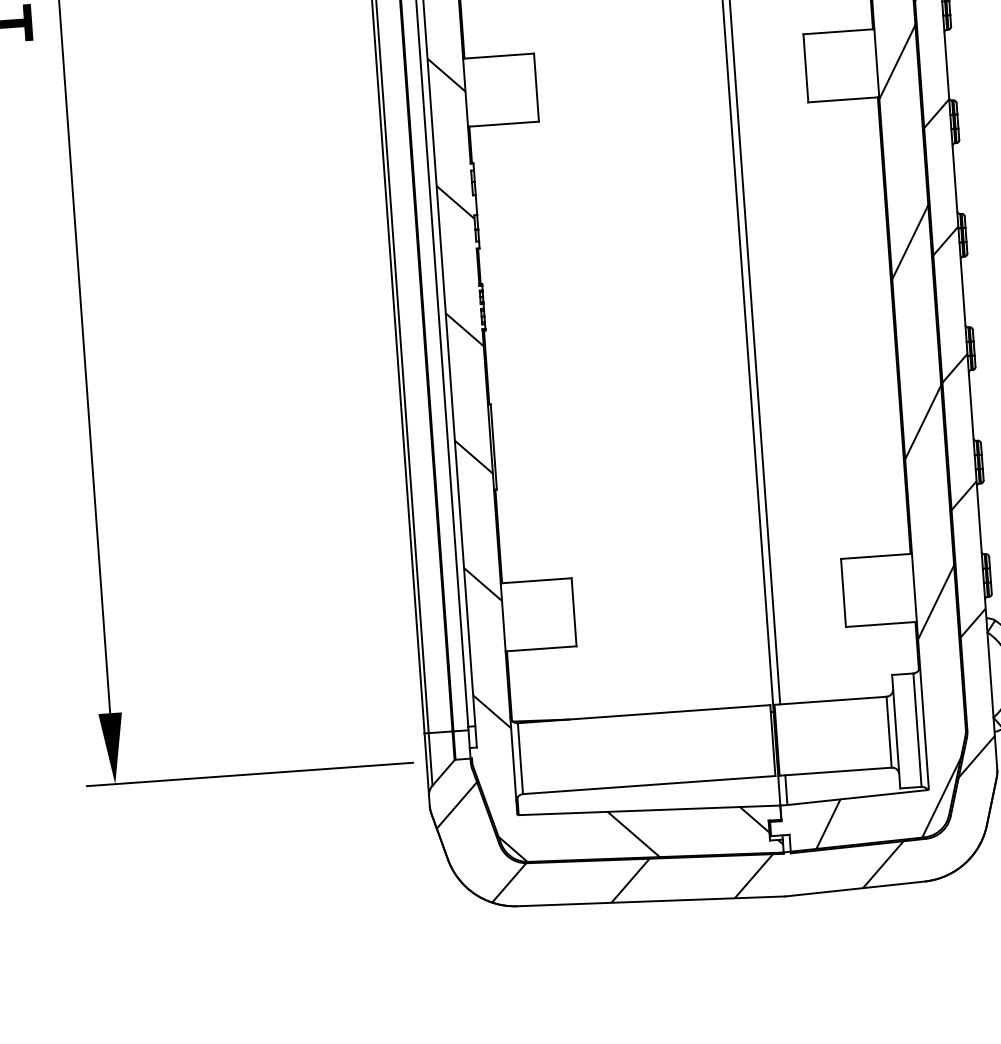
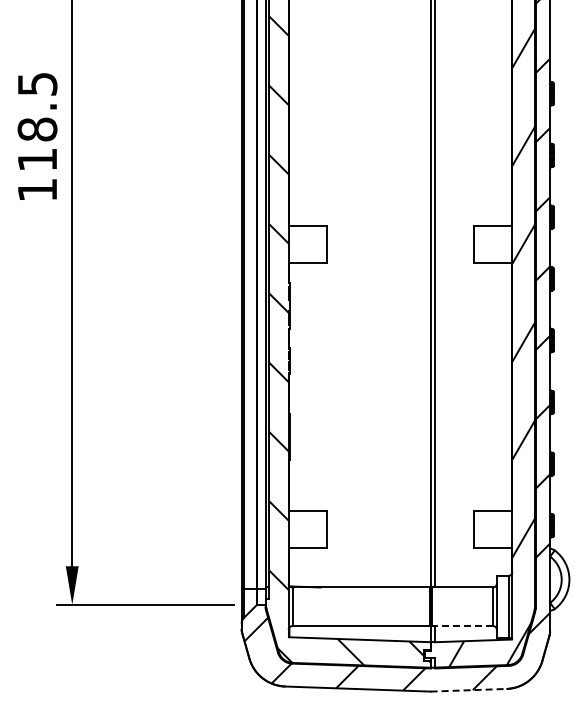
line: (835, 772) -> (462, 626), solid -> dashed
line: (856, 889) -> (469, 690), solid -> dashed

